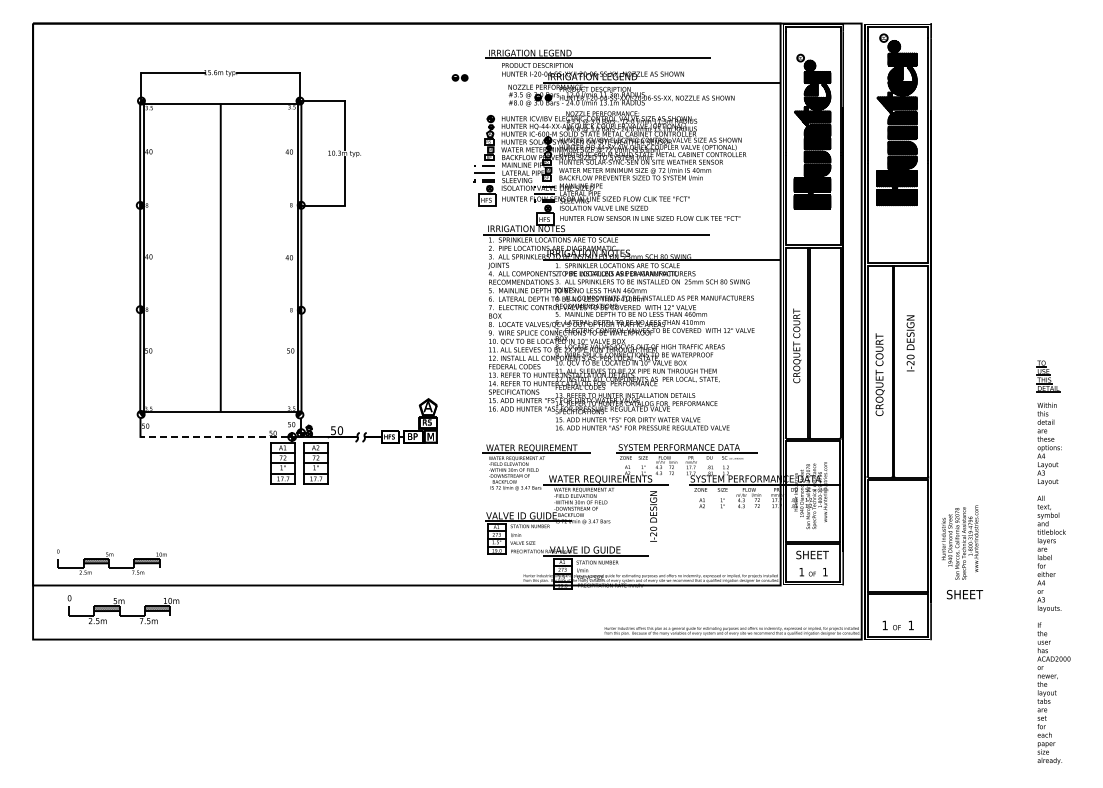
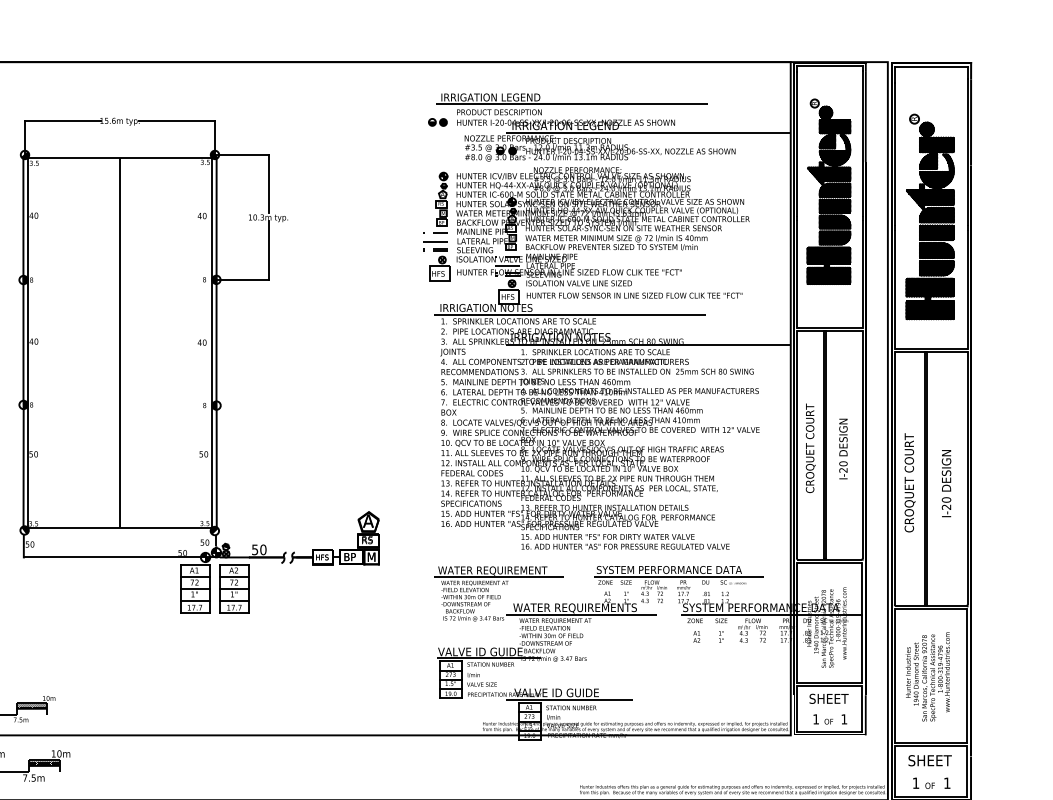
part: (459, 77) -> (437, 121), moved
part: (896, 119) -> (929, 216), moved
text: (910, 343) -> (946, 483), moved
line: (214, 436) -> (112, 556), dashed -> solid
text: (653, 516) -> (843, 449), moved
text: (959, 542) -> (927, 676), moved
text: (965, 594) -> (930, 760), moved

